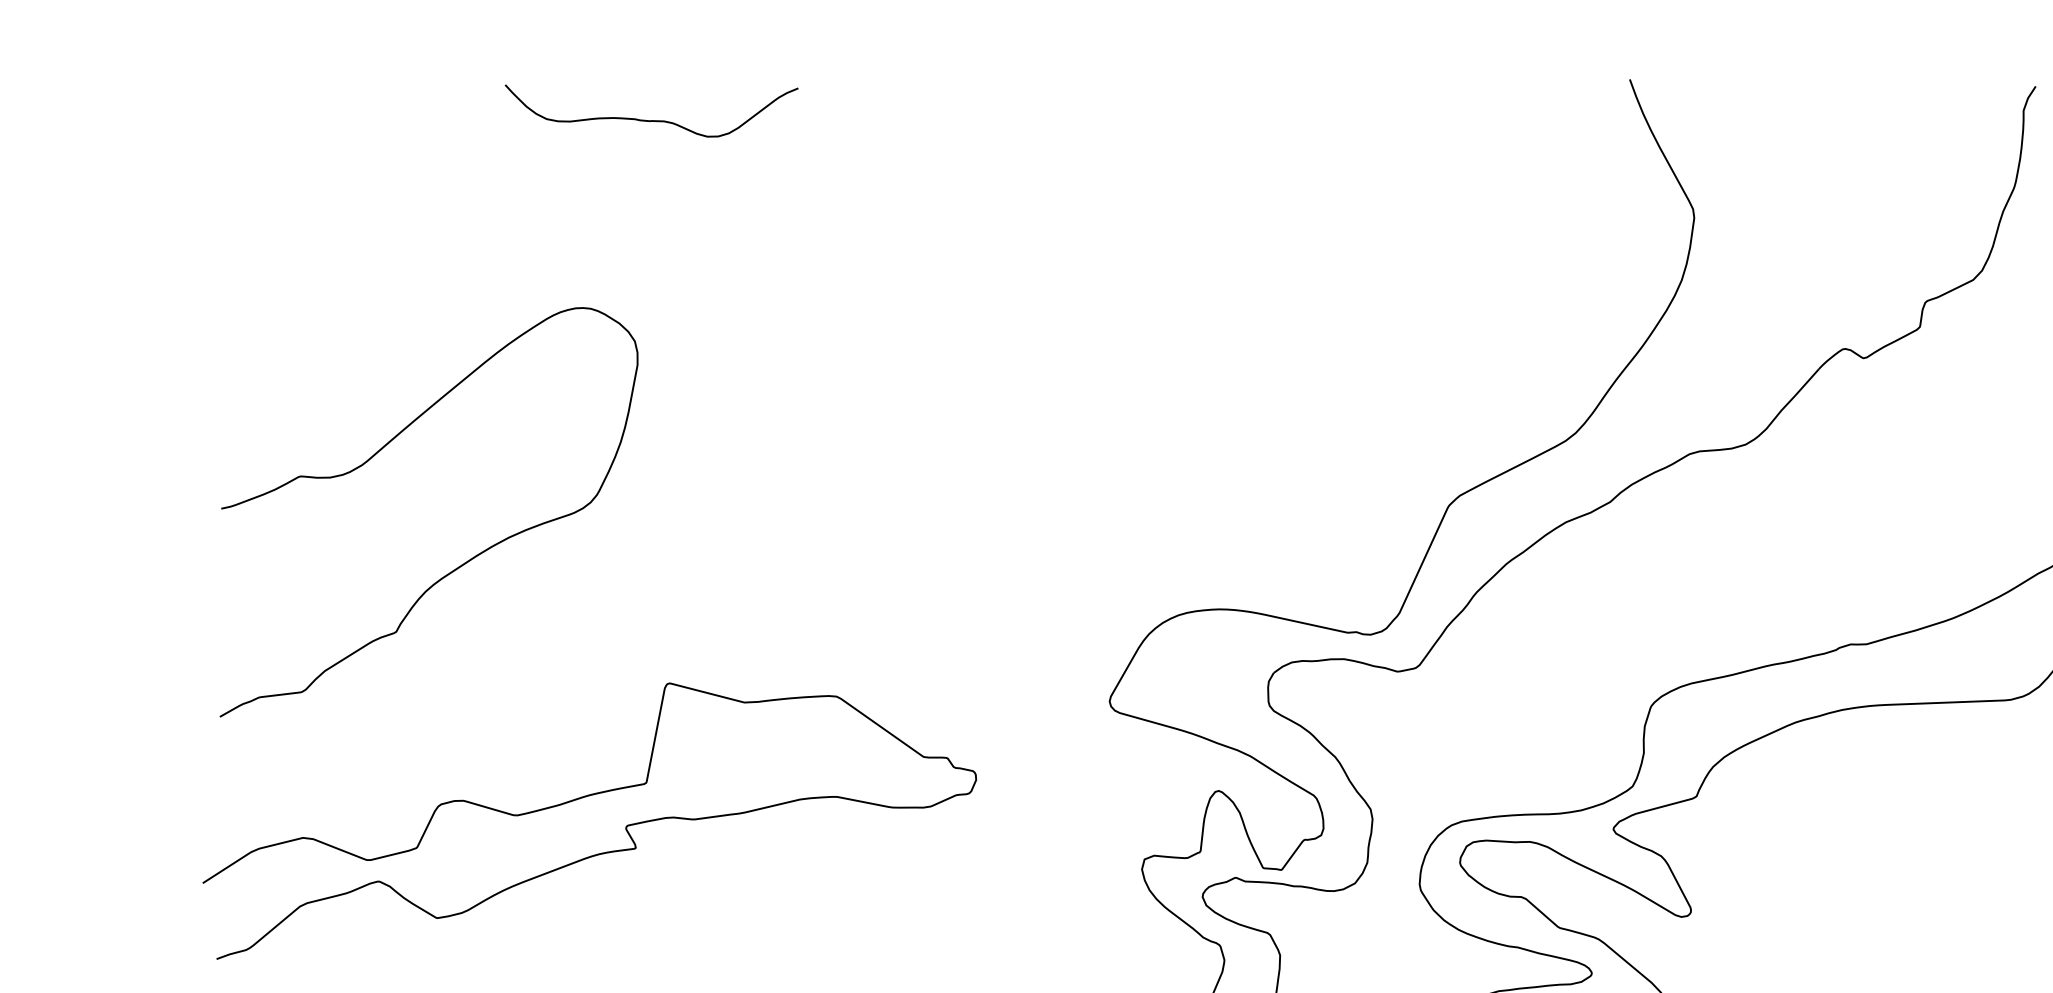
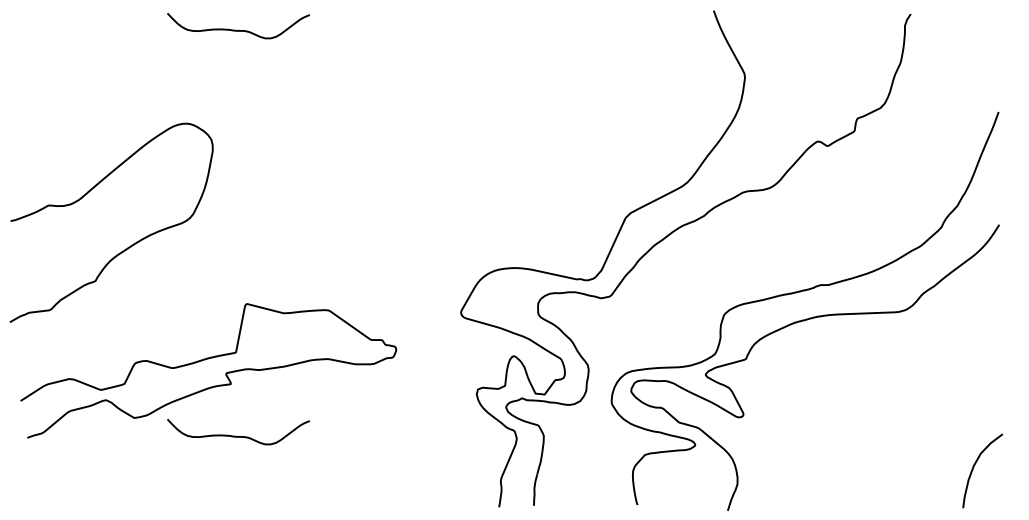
curve: (464, 560) -> (128, 246), moved
curve: (647, 954) -> (236, 435), added

